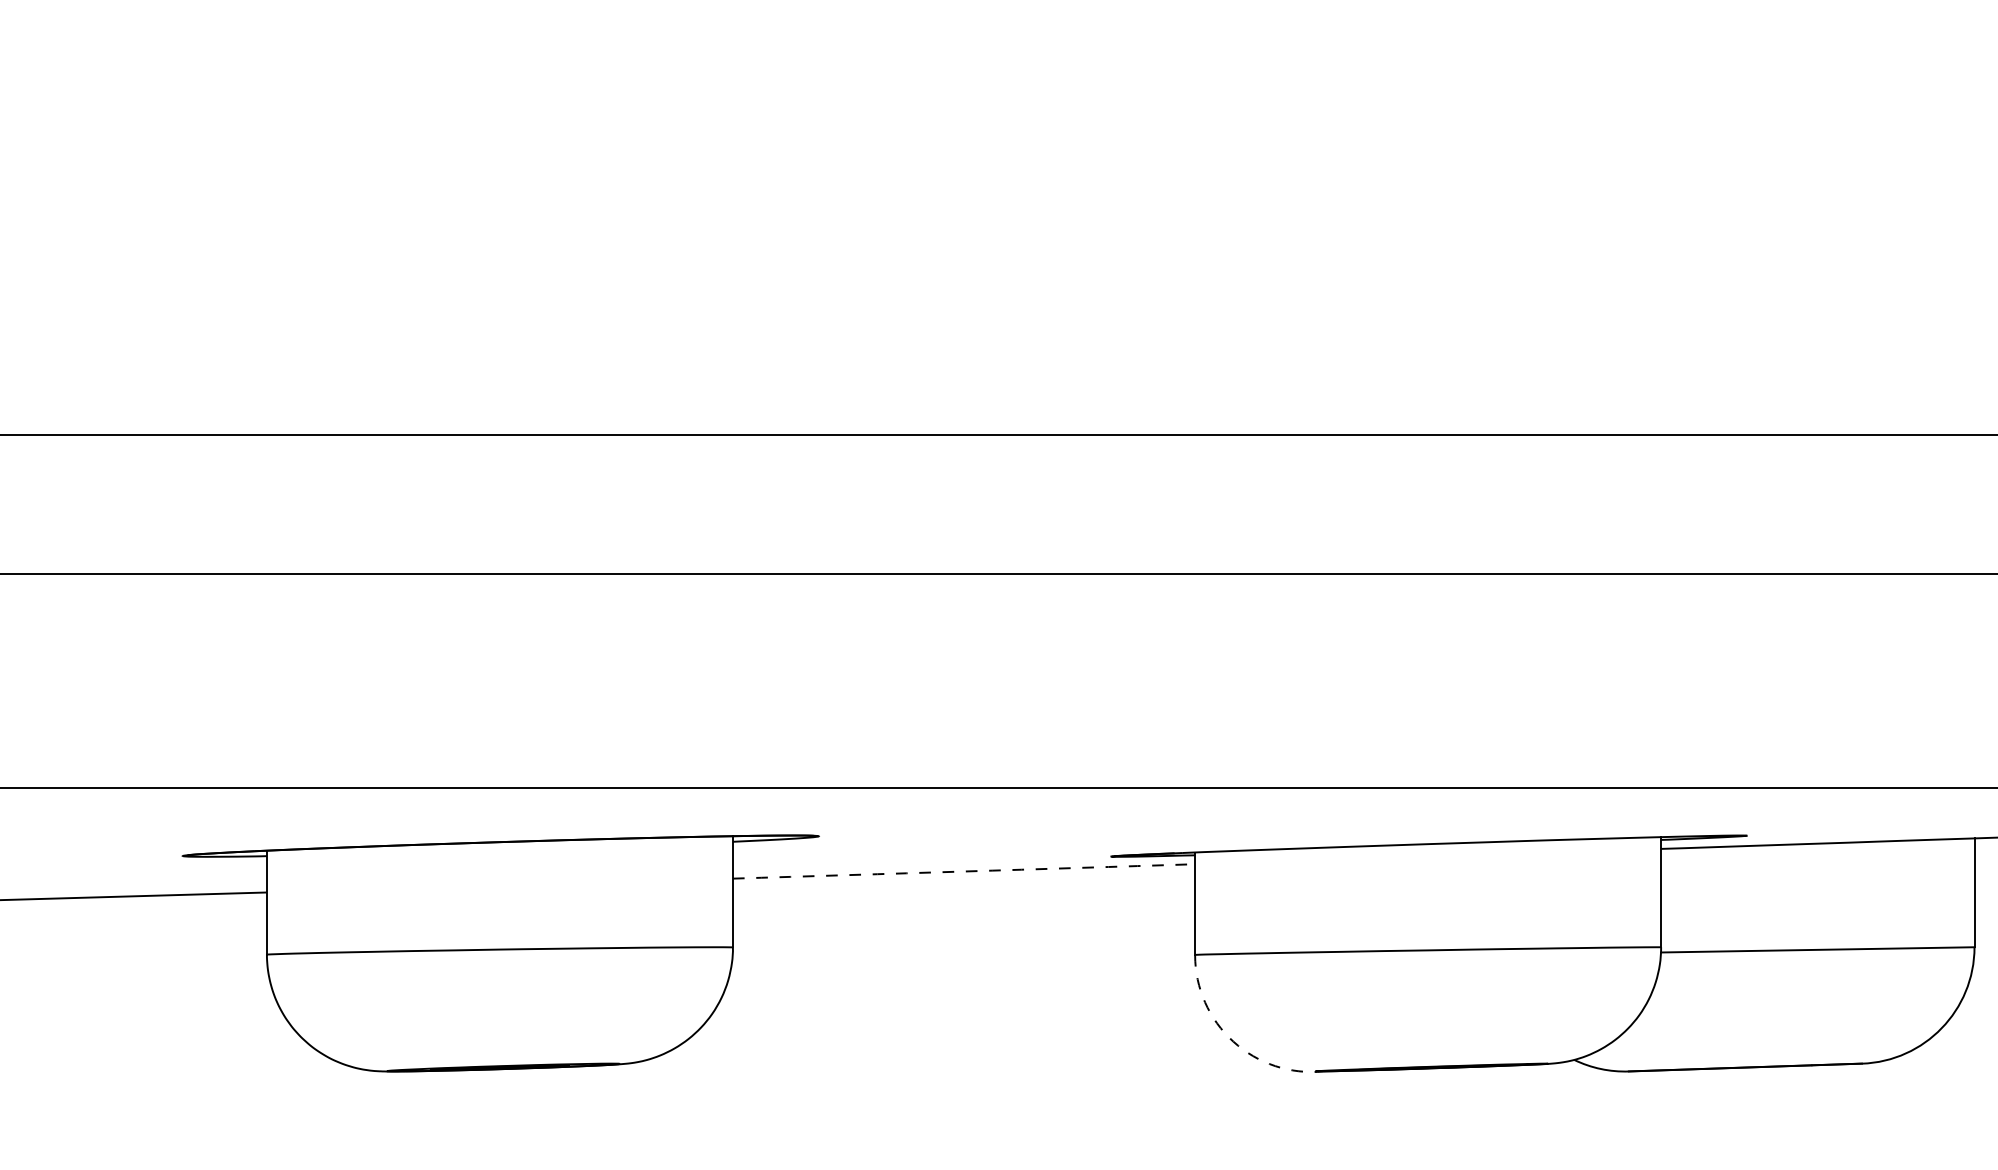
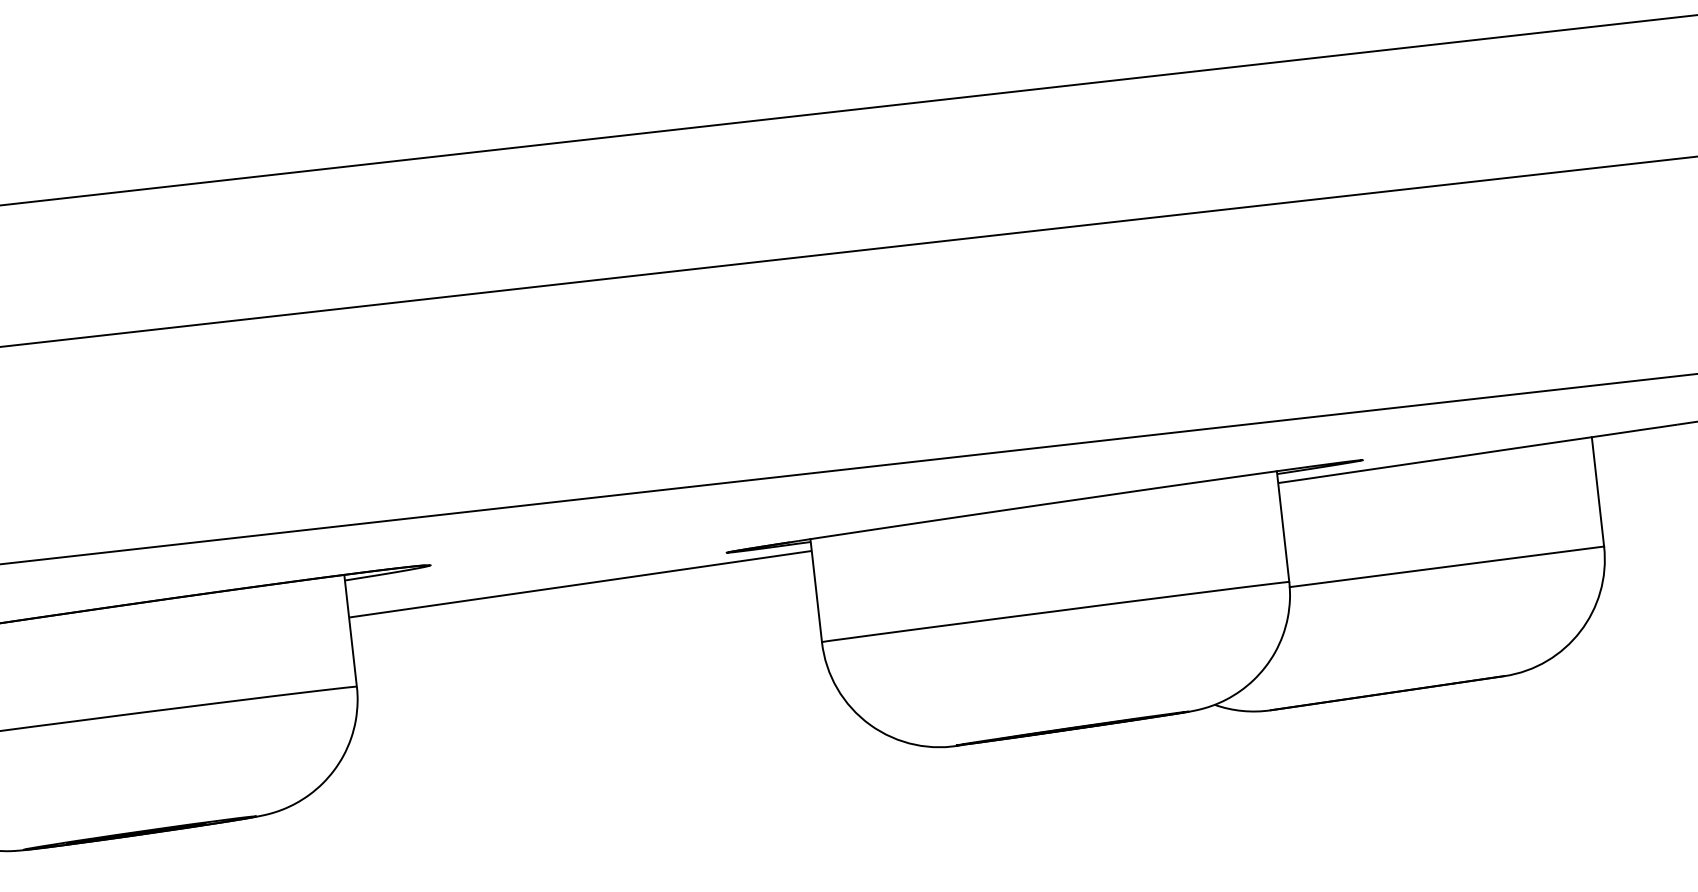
arc: (964, 871) -> (580, 584), dashed -> solid
arc: (1233, 1041) -> (870, 724), dashed -> solid

